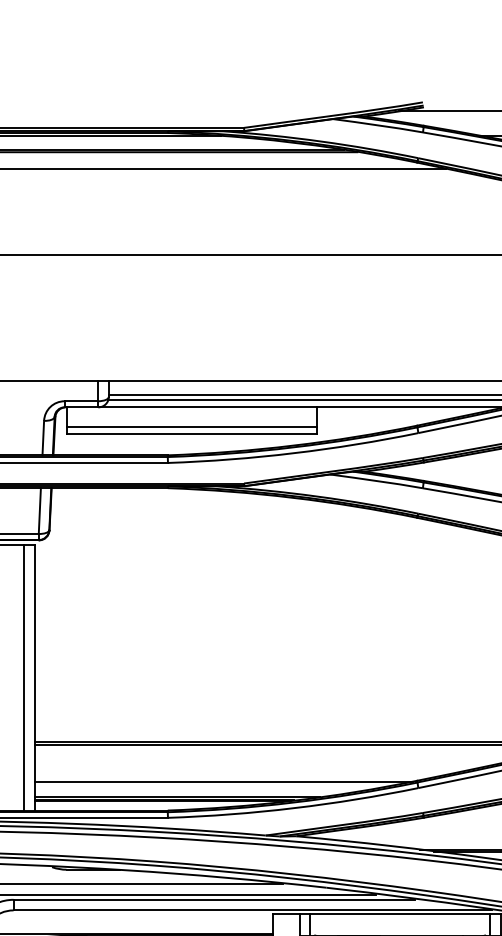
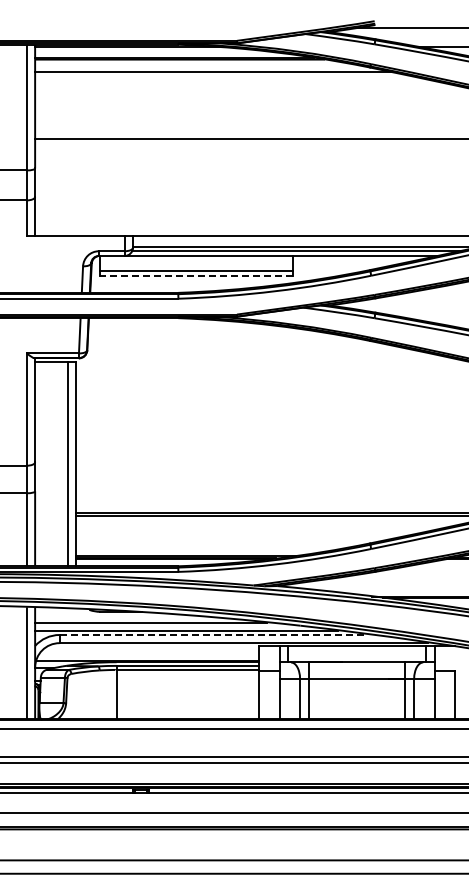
line: (191, 434) -> (196, 276), solid -> dashed
line: (223, 780) -> (221, 543), removed
line: (214, 900) -> (214, 635), solid -> dashed

